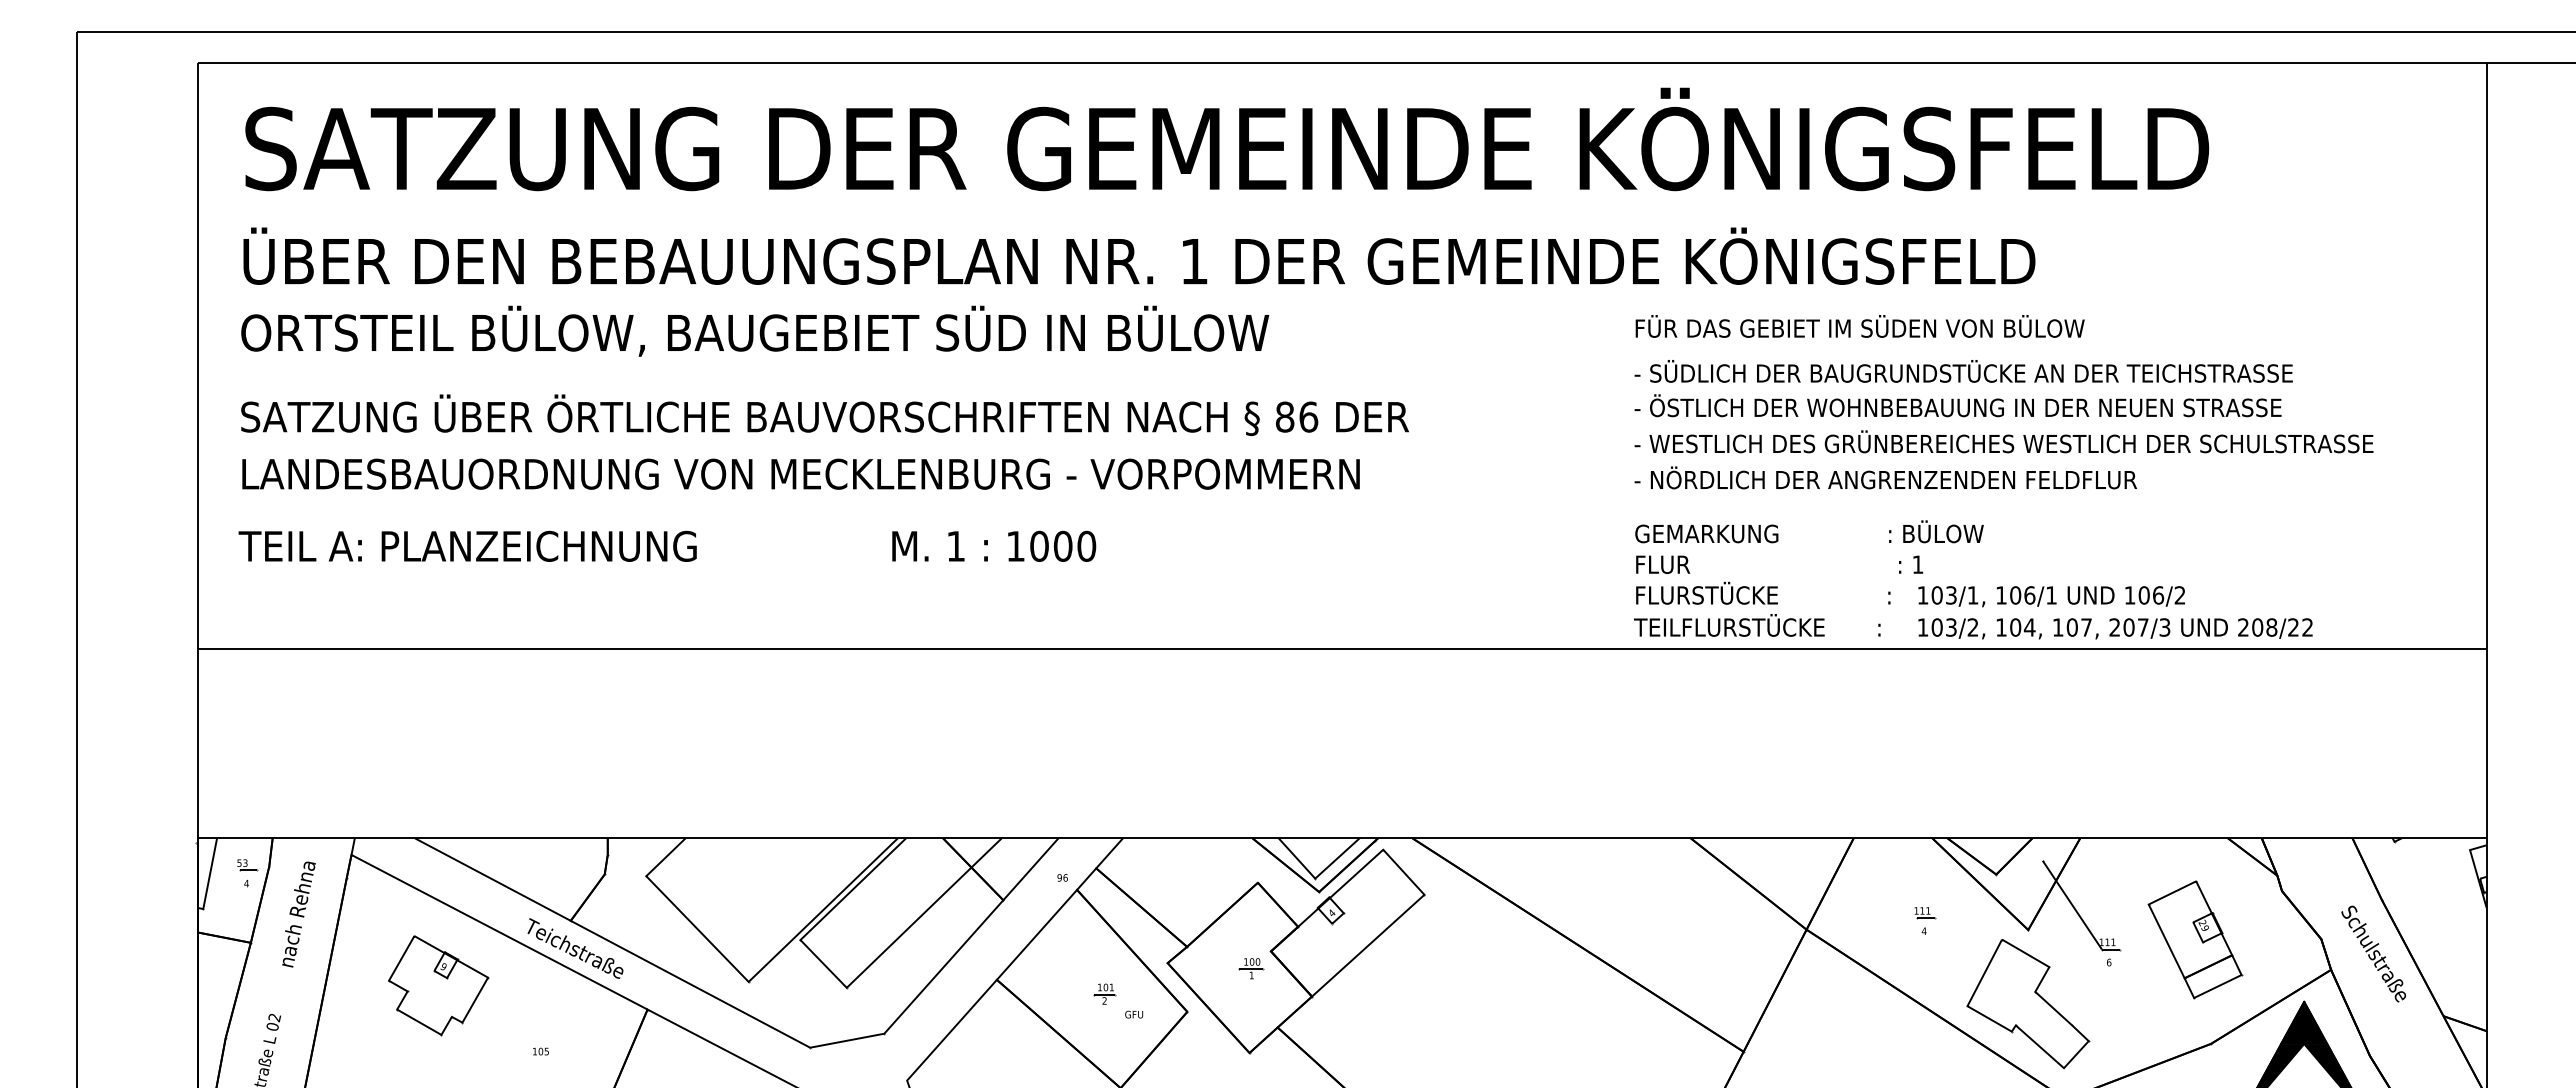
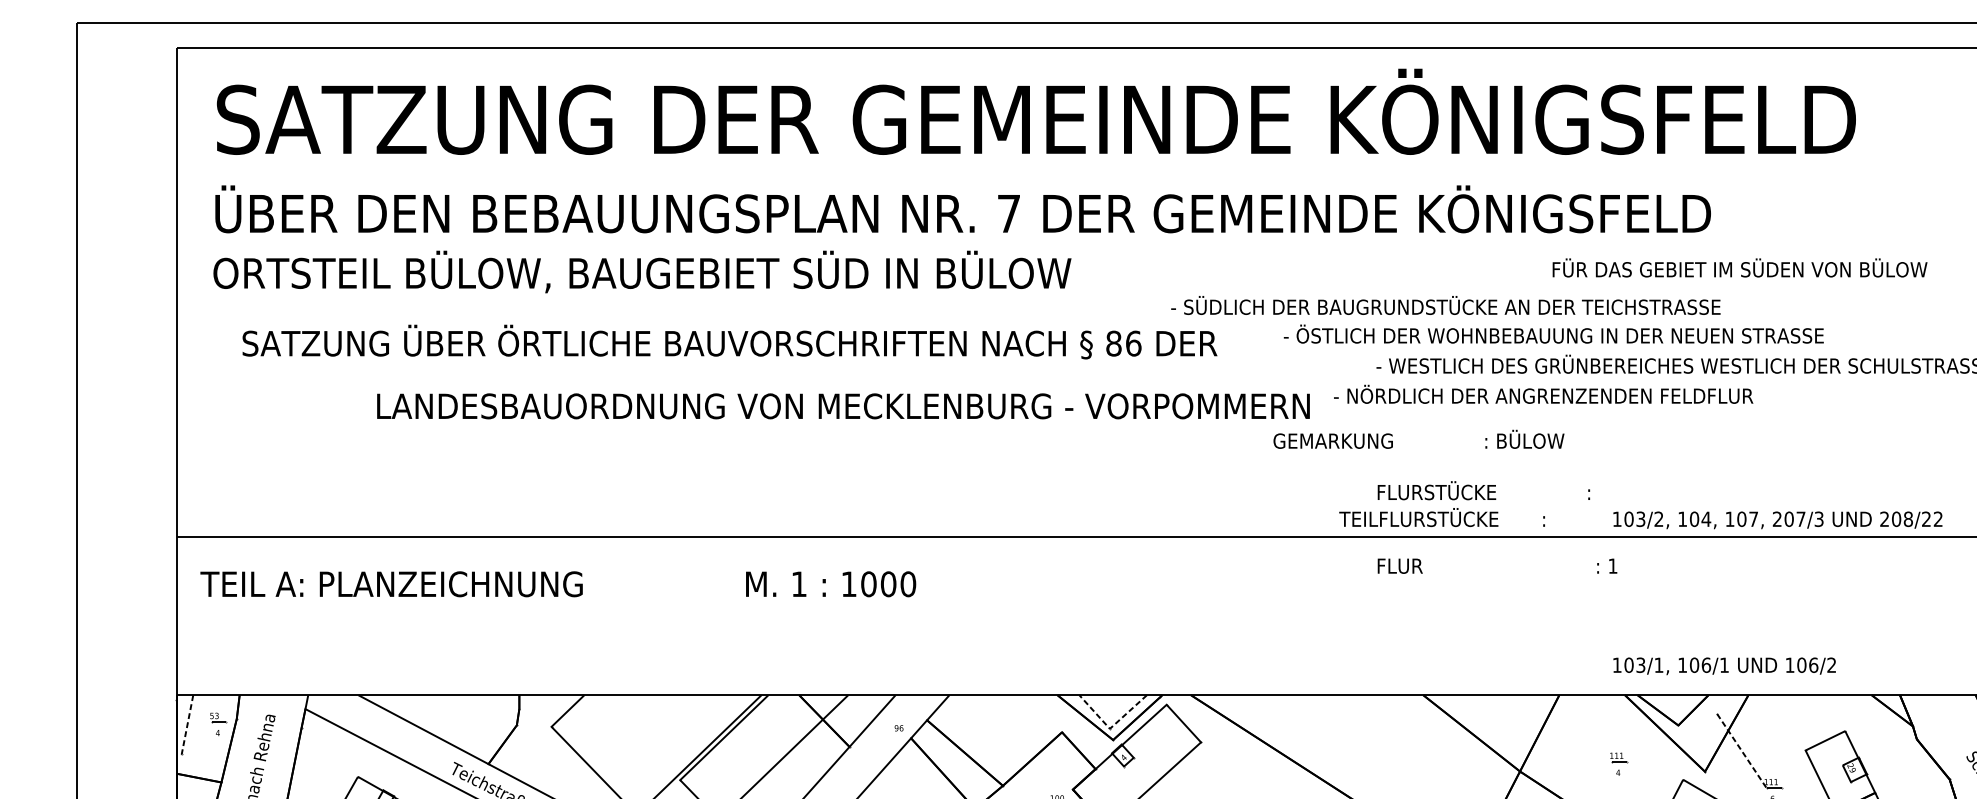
text: (1194, 261) -> (1009, 213), 1 -> 7
text: (1859, 326) -> (1739, 268), moved
text: (1963, 371) -> (1445, 305), moved
text: (1957, 405) -> (1553, 333), moved
text: (824, 414) -> (729, 341), moved
text: (800, 473) -> (843, 405), moved
text: (1885, 477) -> (1543, 394), moved
text: (1809, 531) -> (1418, 439), moved
text: (667, 545) -> (558, 583), moved
text: (1779, 564) -> (1497, 565), moved
text: (2051, 596) -> (1724, 666), moved
text: (1757, 625) -> (1442, 517), moved
line: (209, 877) -> (186, 727), solid -> dashed
line: (1316, 877) -> (1110, 727), solid -> dashed
line: (2072, 905) -> (1741, 751), solid -> dashed

